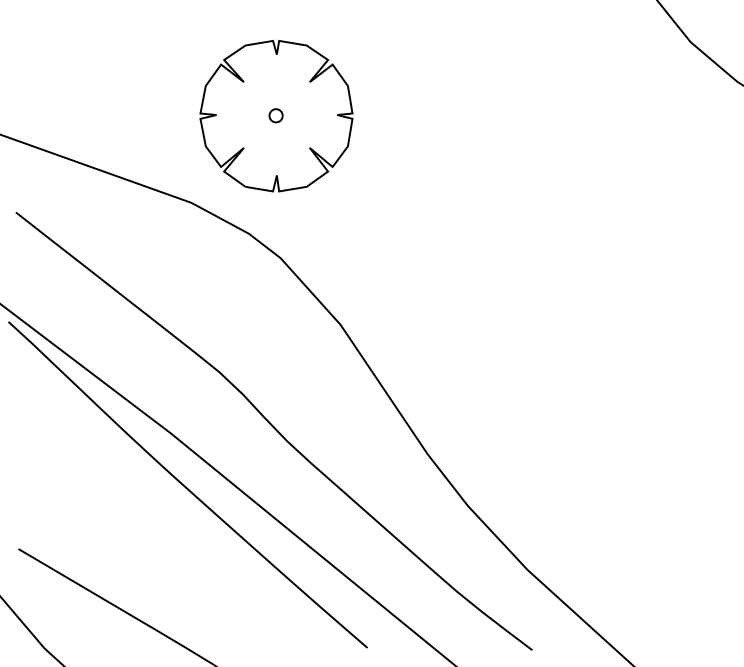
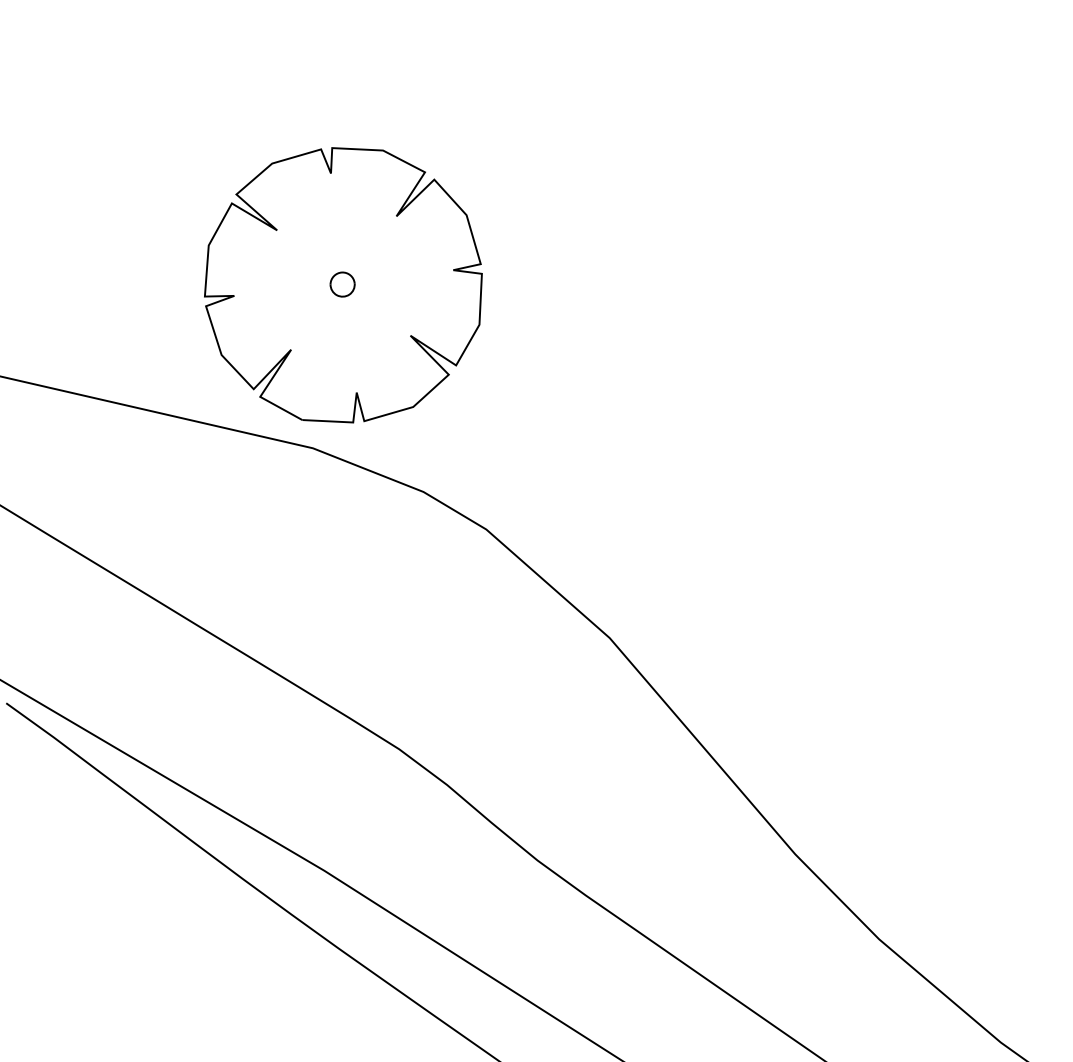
part: (276, 116) -> (343, 285), moved

